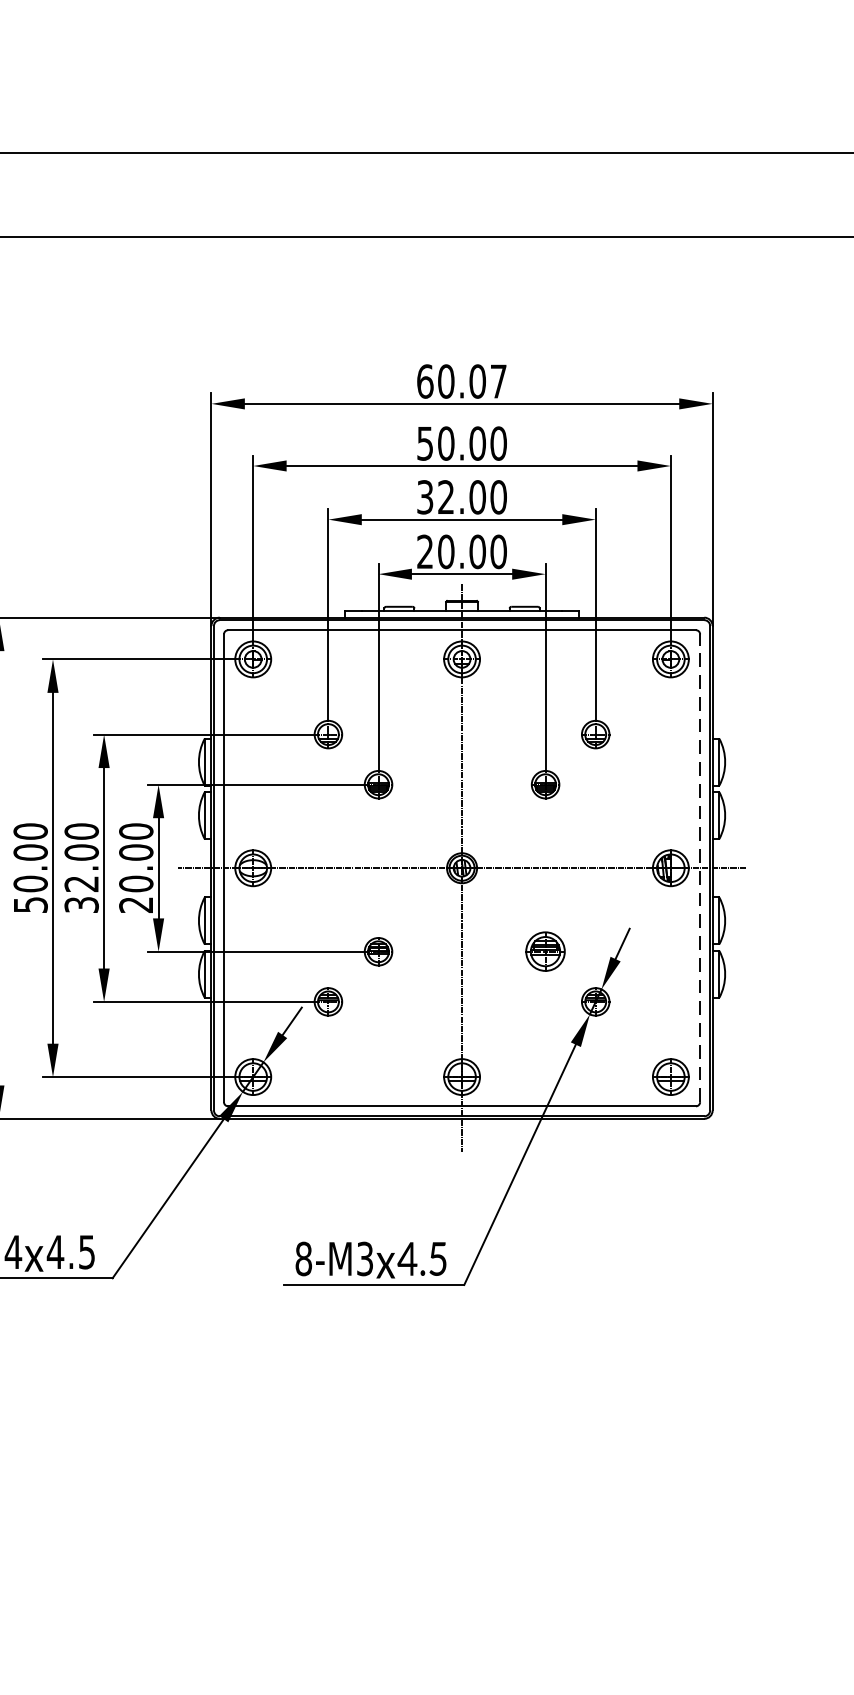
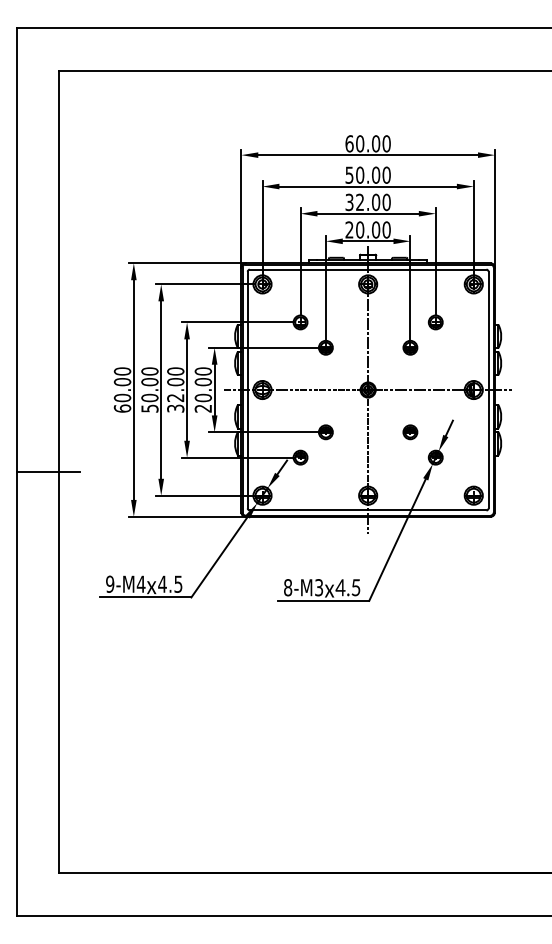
text: (498, 380) -> (386, 143), 60.07 -> 60.00
line: (699, 867) -> (488, 389), dashed -> solid
part: (545, 952) -> (410, 432), size x0.71

